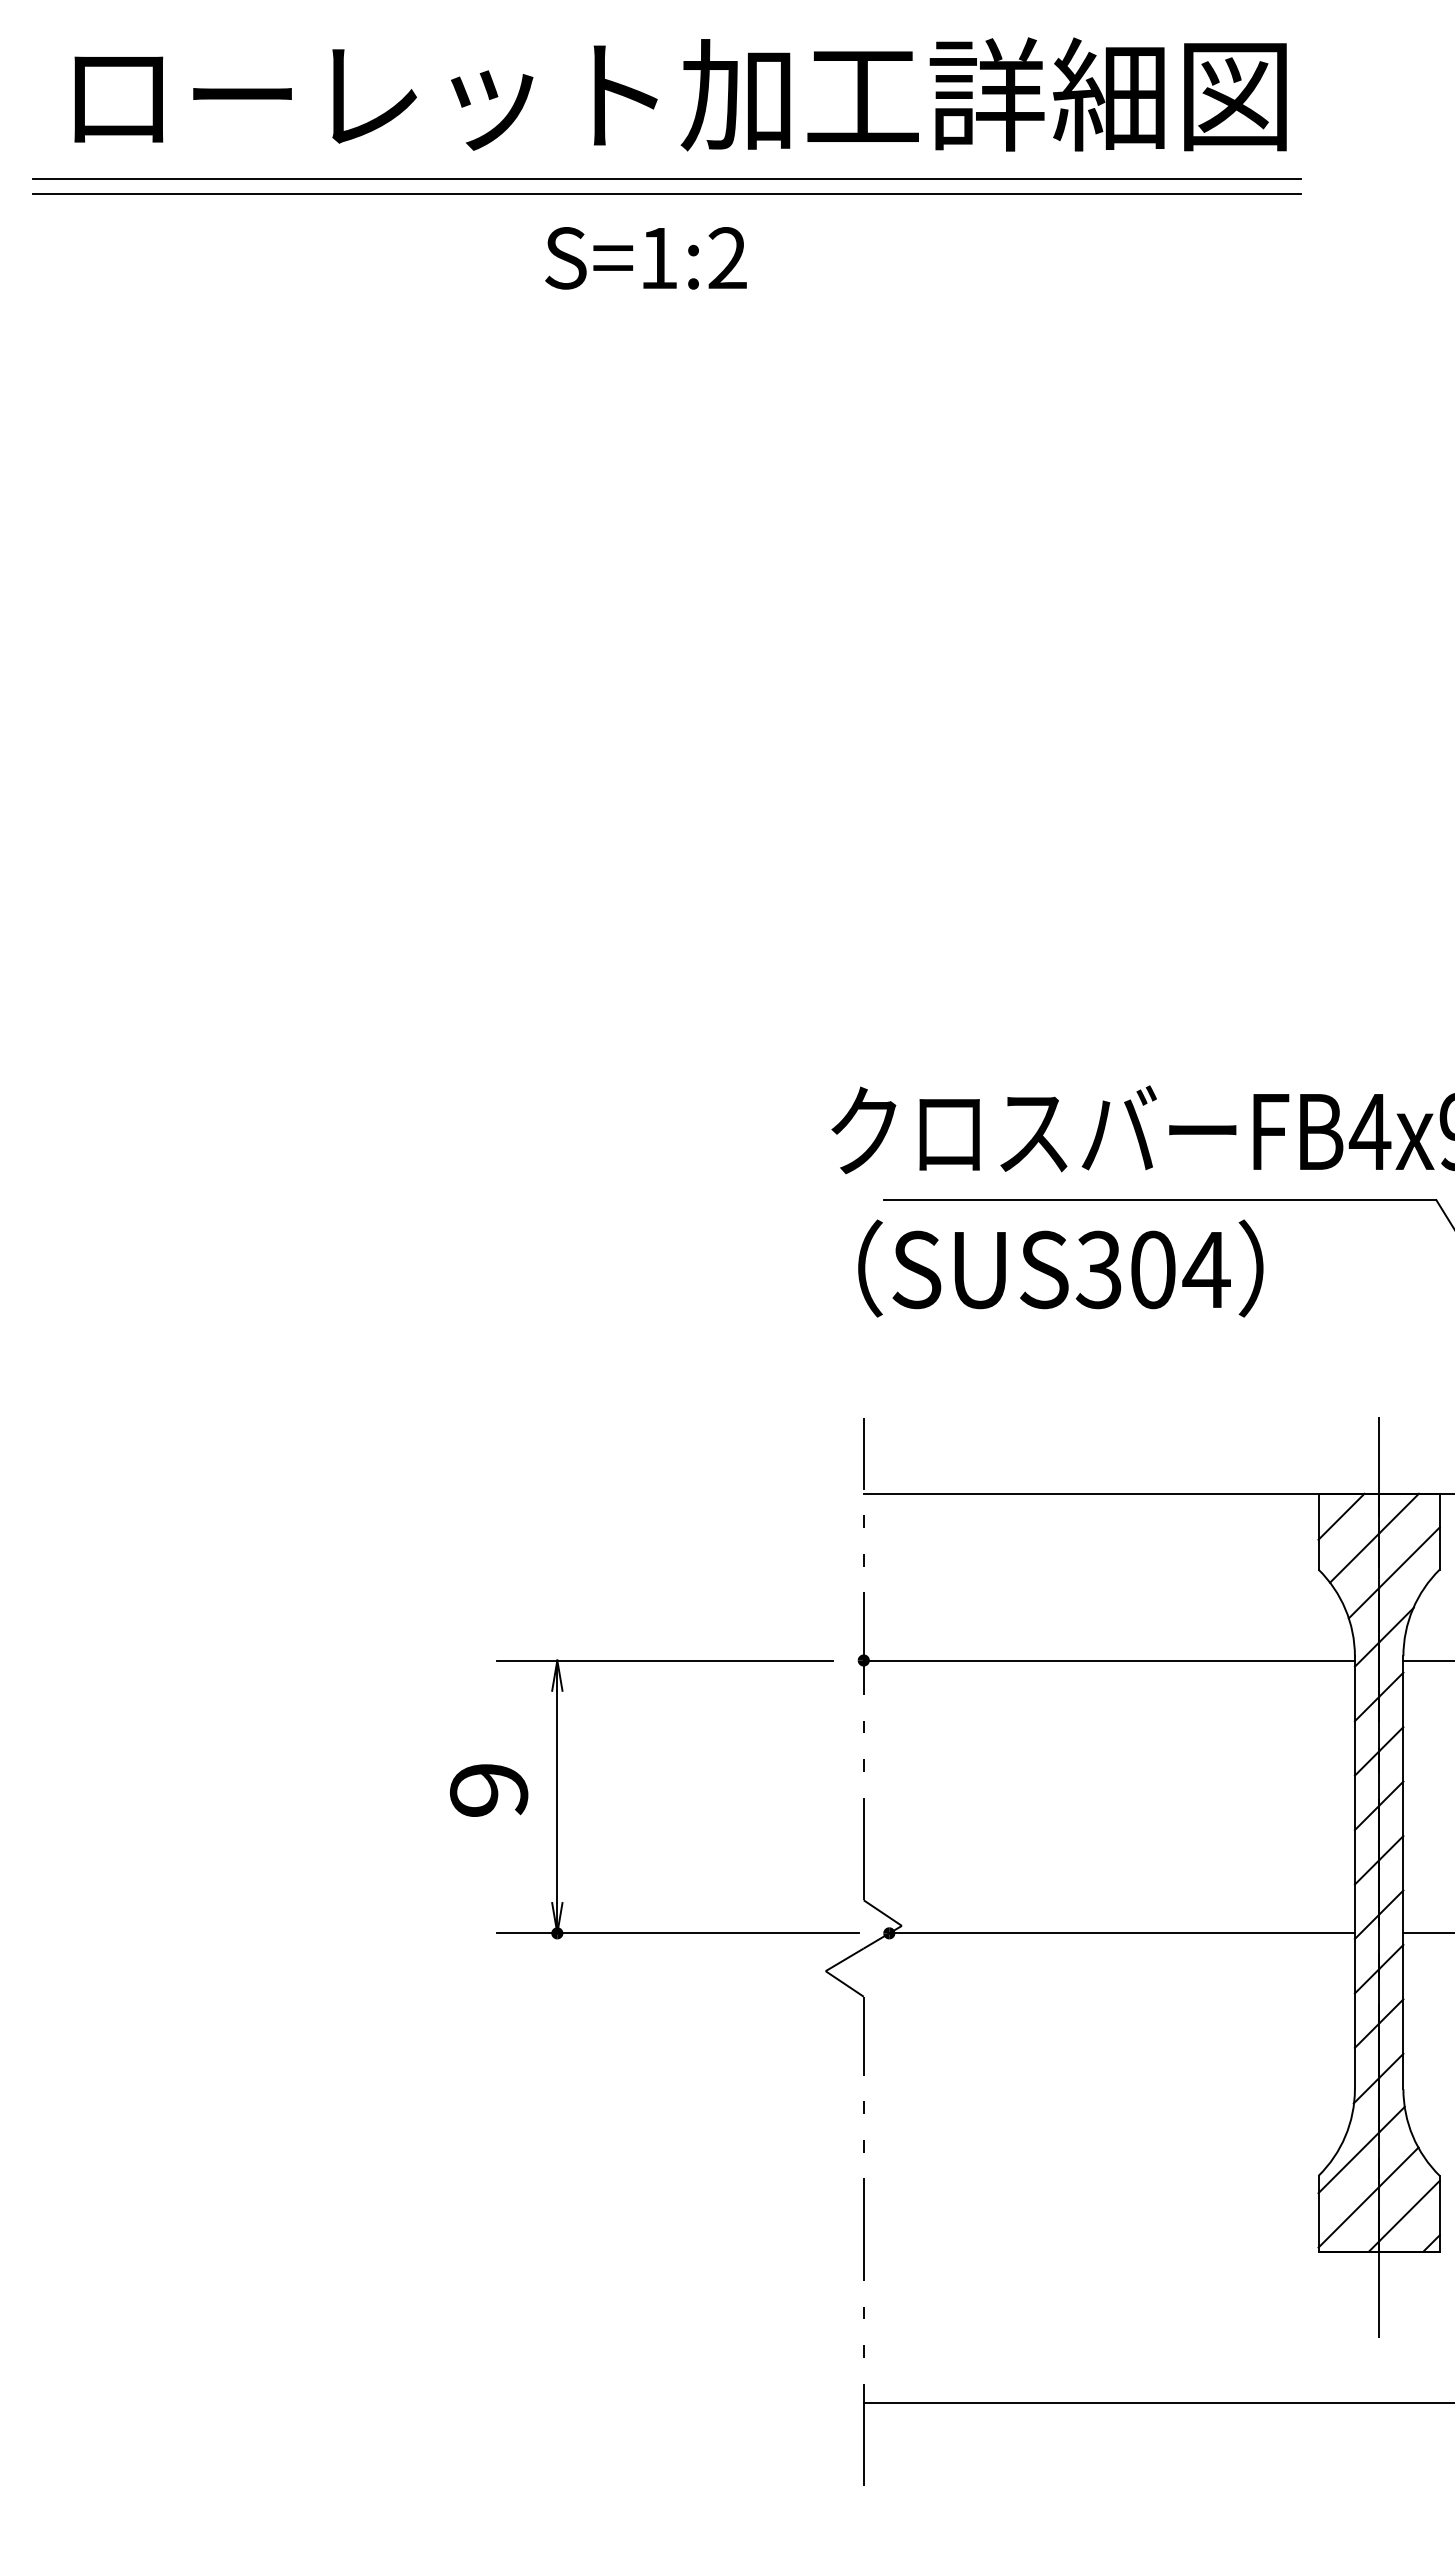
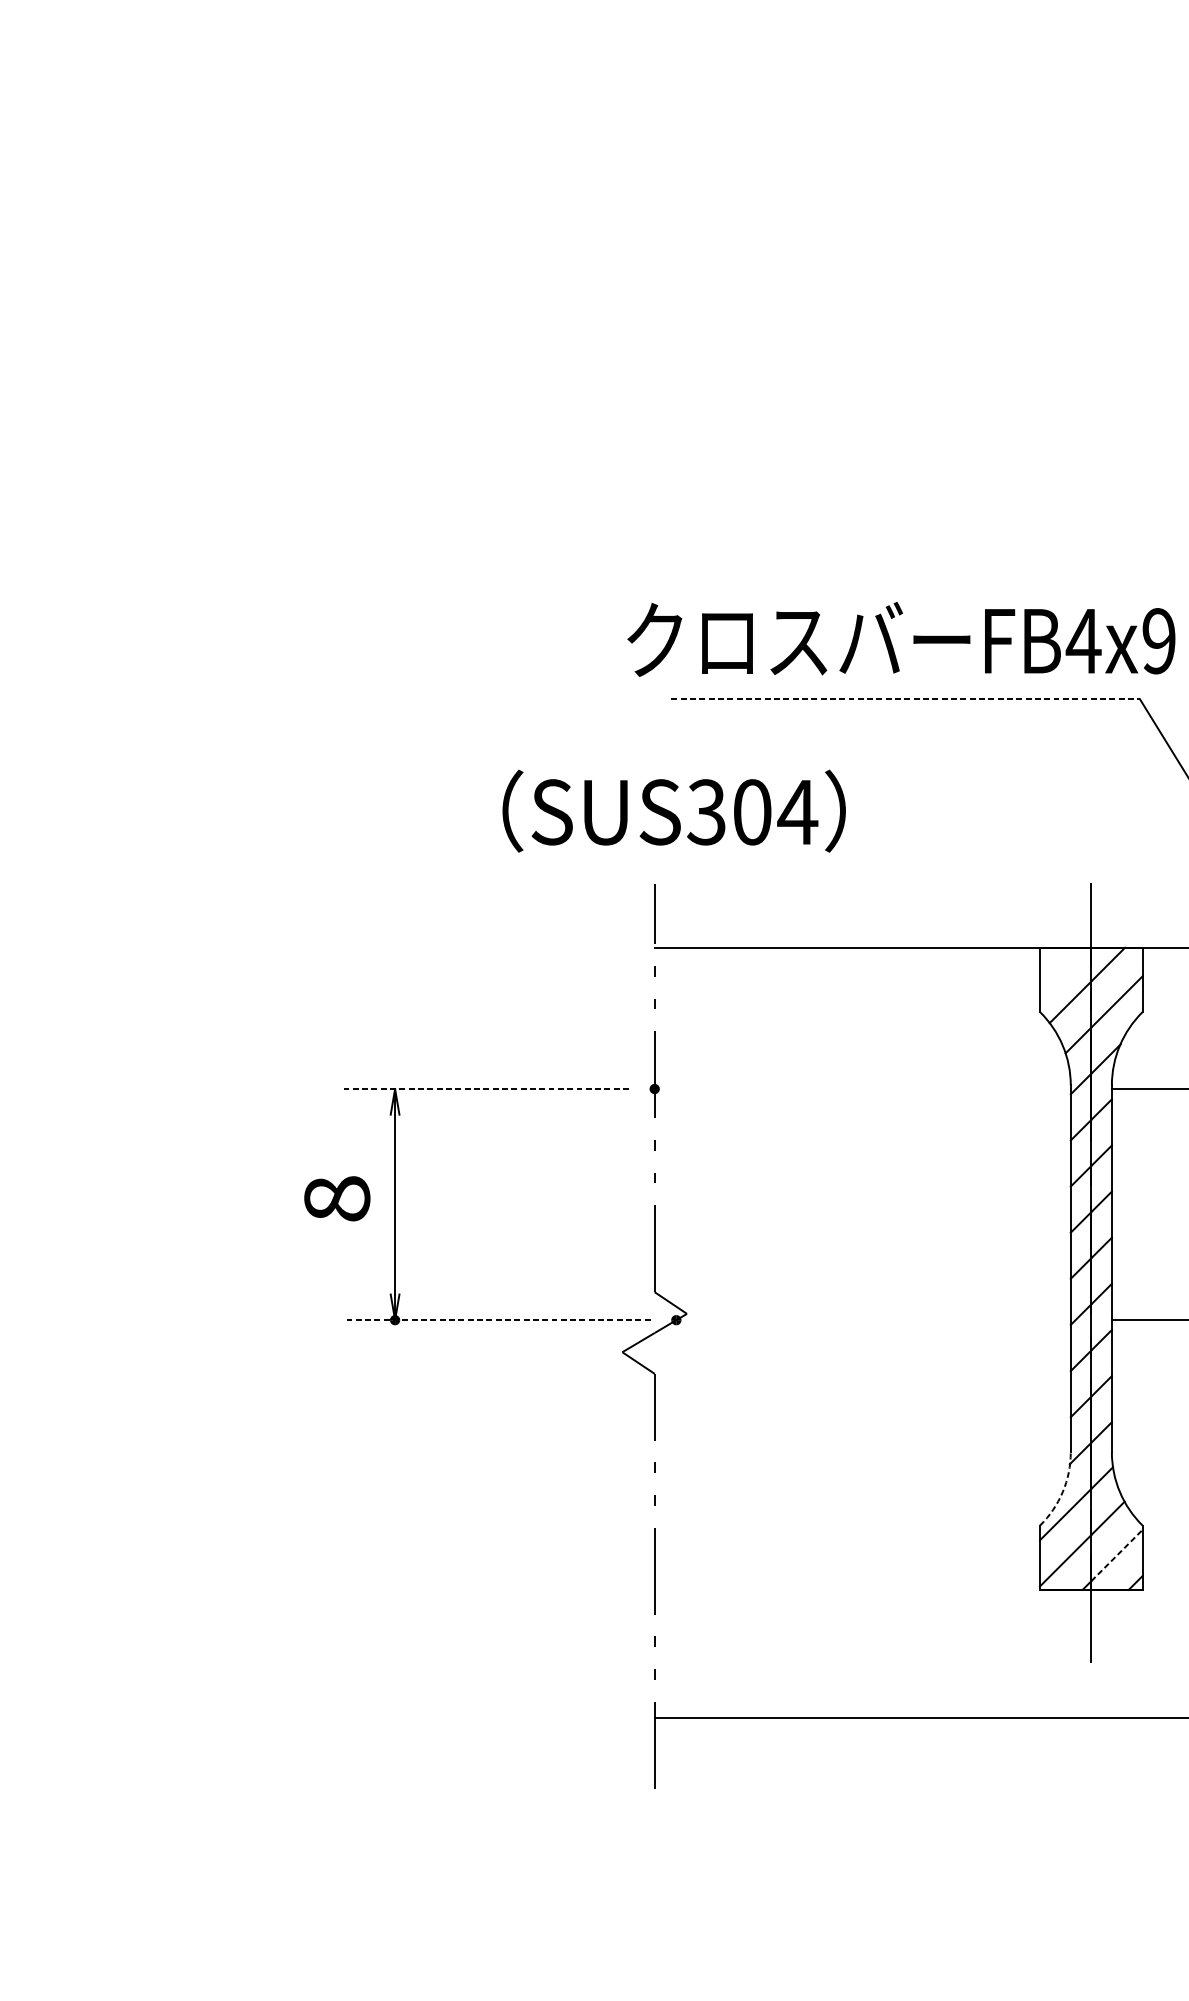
line: (1160, 1200) -> (906, 699), solid -> dashed
text: (1060, 1268) -> (673, 811), moved
line: (1341, 1516) -> (1059, 967), removed
line: (664, 1660) -> (485, 1089), solid -> dashed
line: (1108, 1660) -> (862, 1089), removed
text: (489, 1789) -> (337, 1198), 9 -> 8
line: (677, 1933) -> (496, 1320), solid -> dashed
line: (1121, 1933) -> (873, 1320), removed
arc: (1345, 2136) -> (1062, 1492), solid -> dashed
line: (1409, 2211) -> (1117, 1555), solid -> dashed

